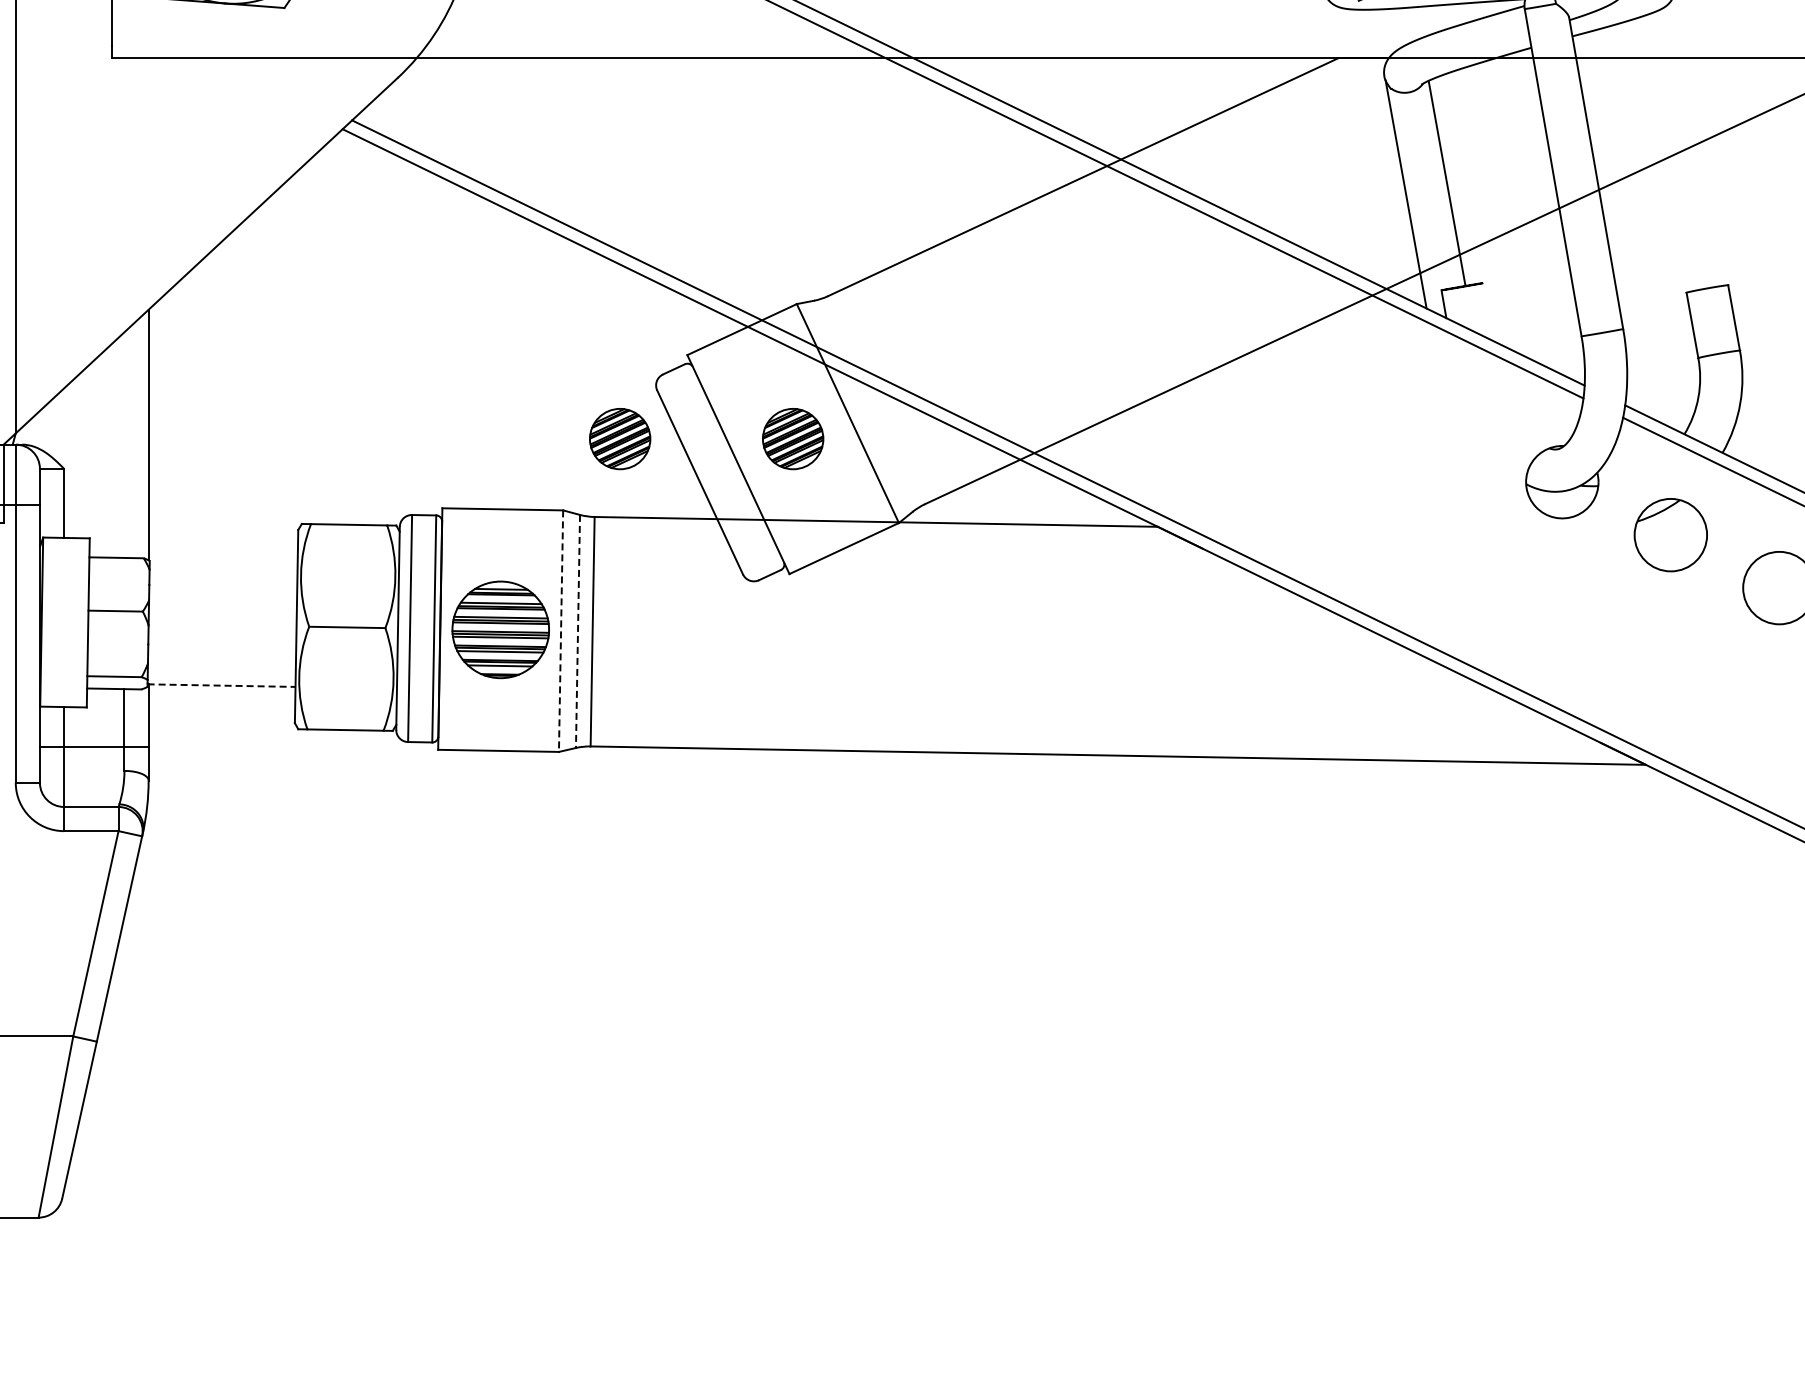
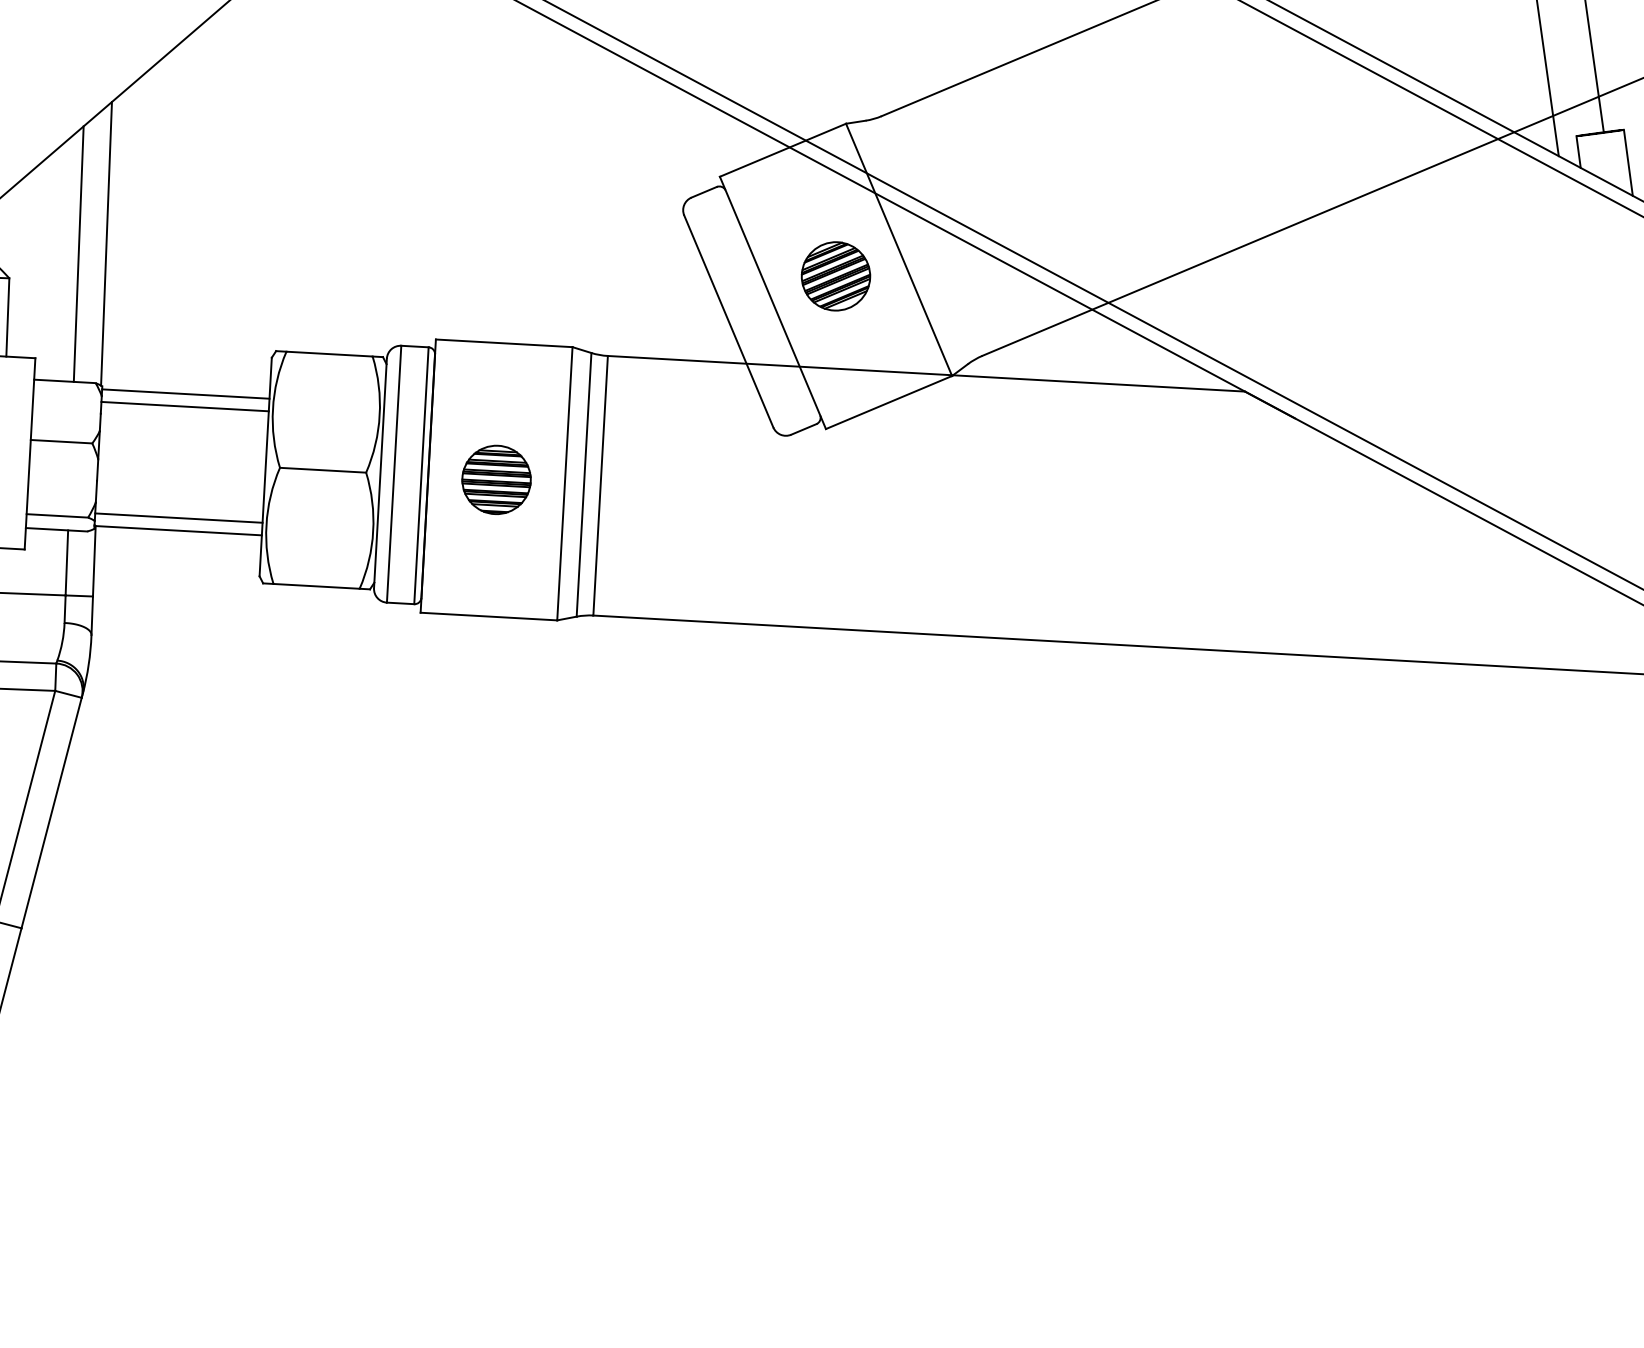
line: (1488, 312) -> (1628, 163), added
part: (620, 439) -> (640, 269), removed
line: (124, 444) -> (78, 253), added
line: (223, 564) -> (185, 393), added
line: (223, 575) -> (185, 406), added
part: (500, 630) -> (496, 480), size x0.62
line: (561, 631) -> (565, 484), dashed -> solid
line: (578, 631) -> (584, 484), dashed -> solid
line: (221, 674) -> (178, 518), added
line: (221, 685) -> (178, 530), dashed -> solid

